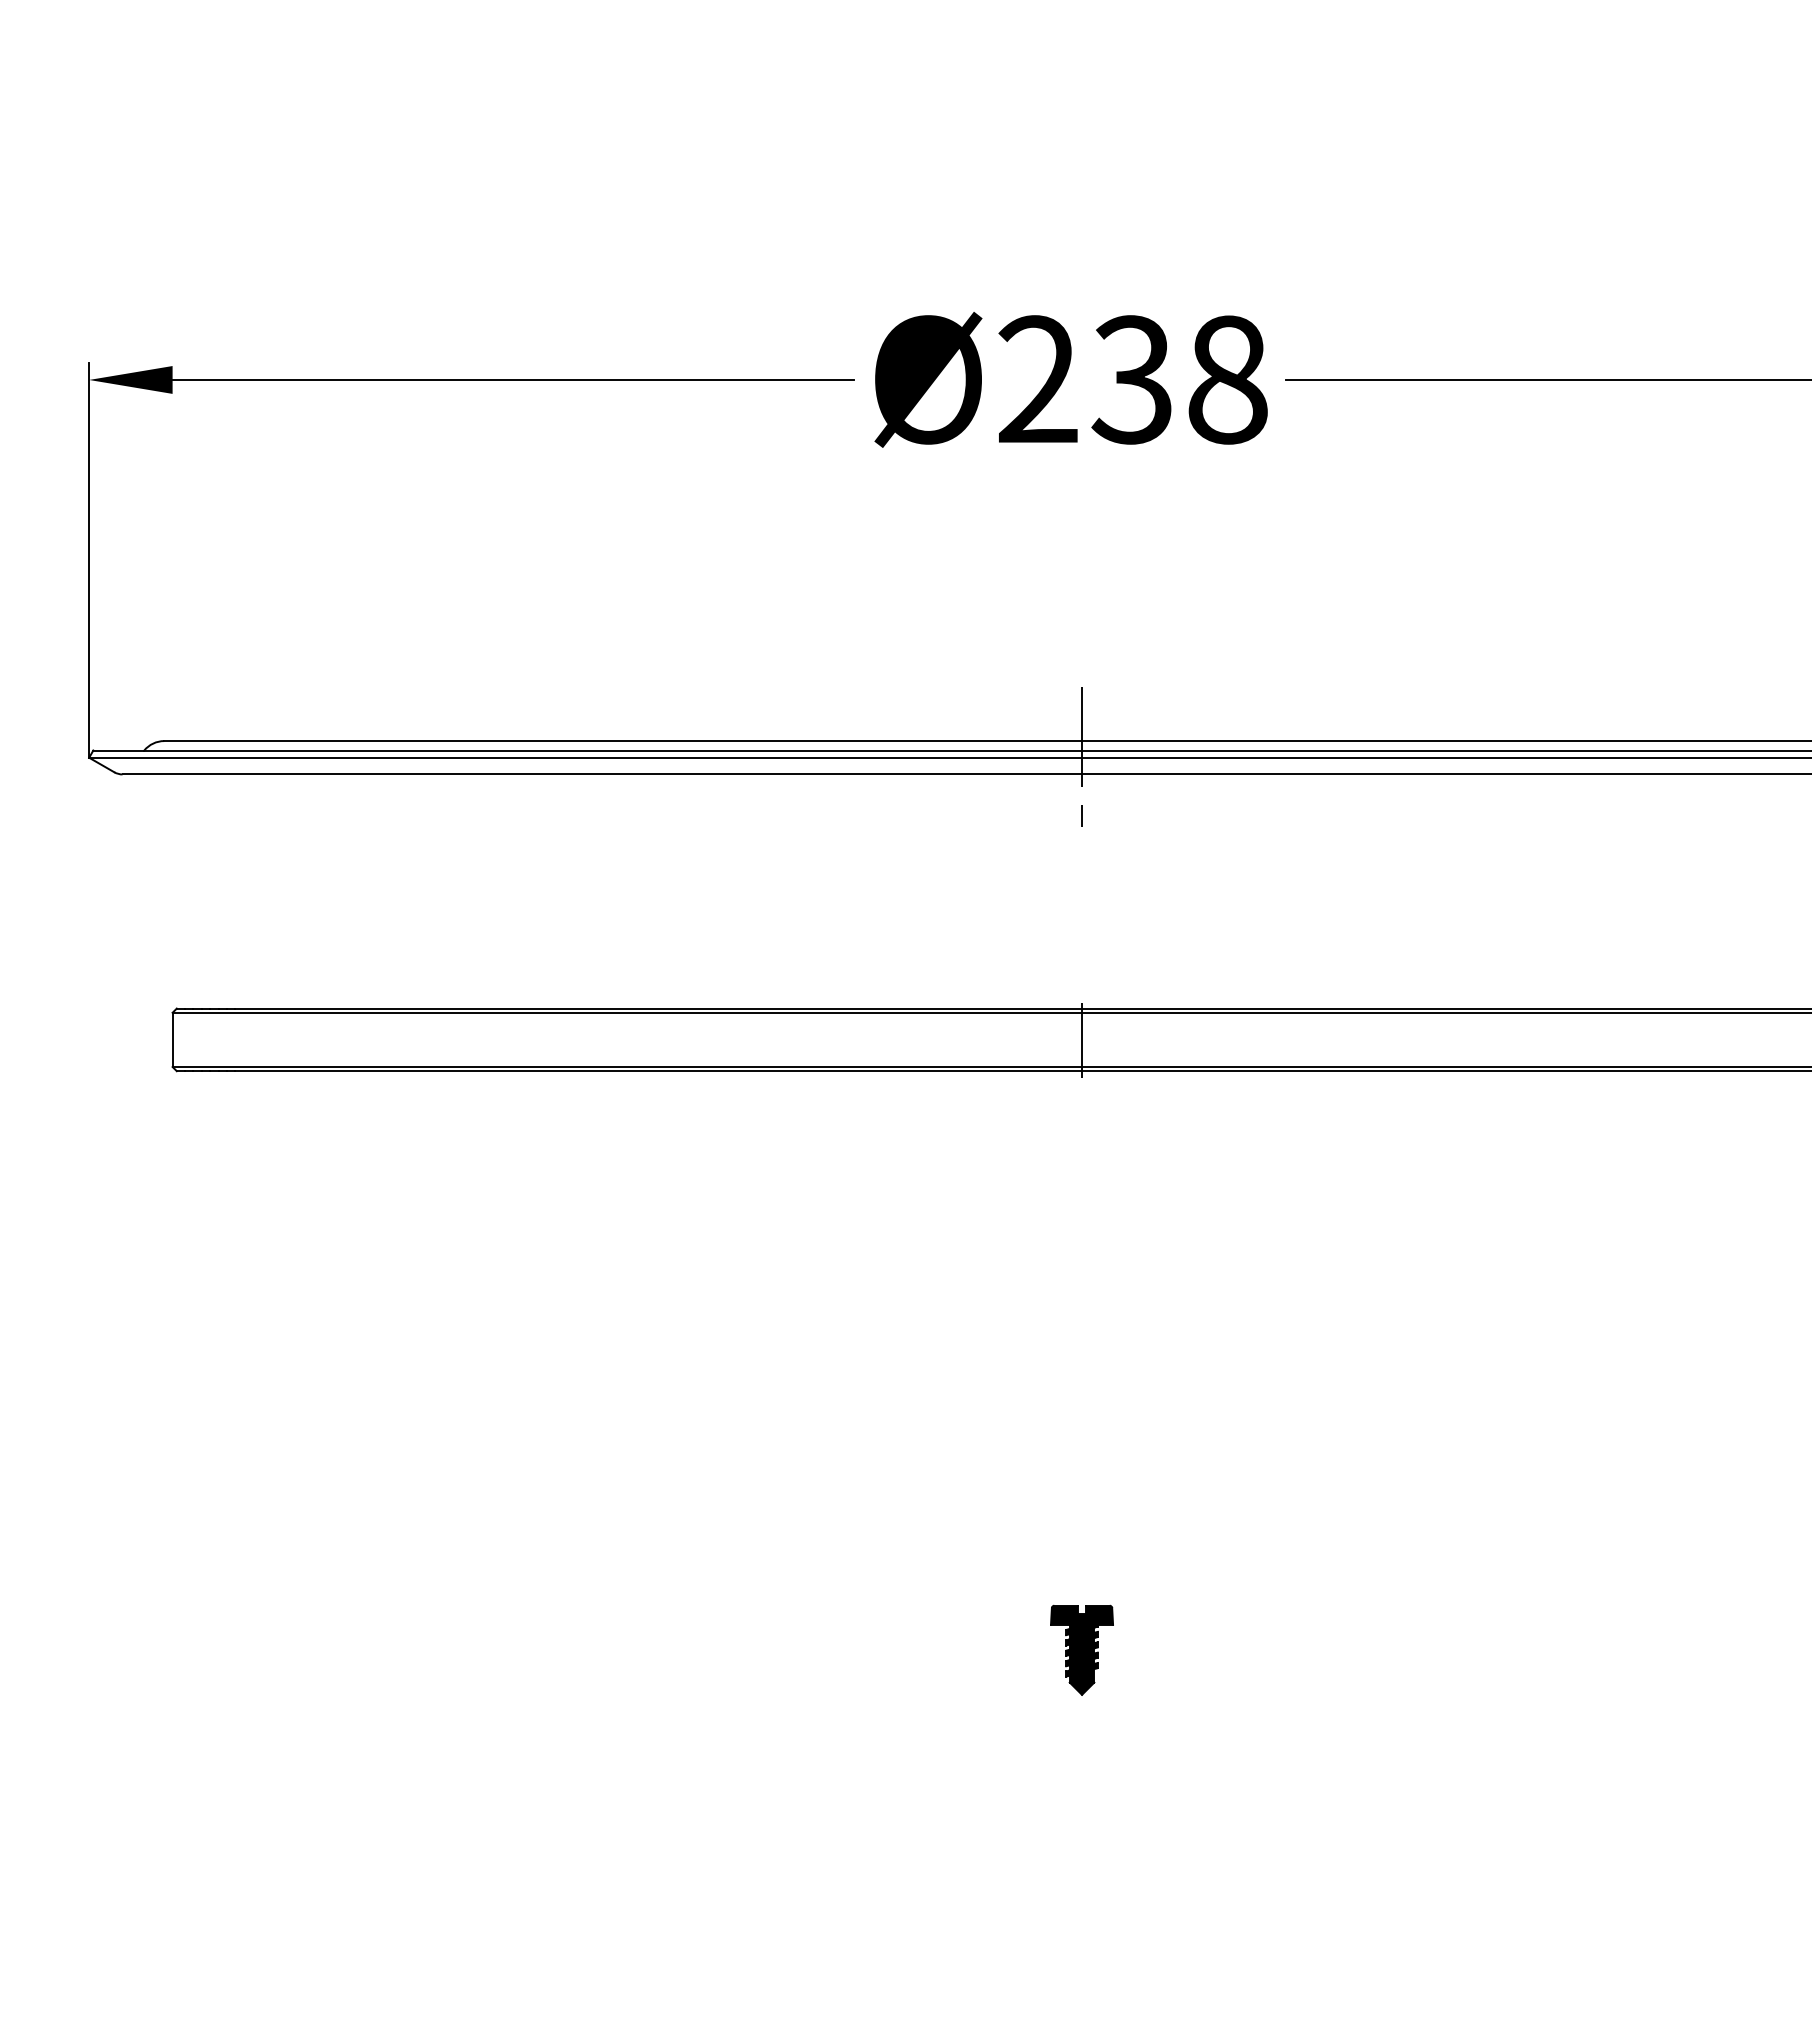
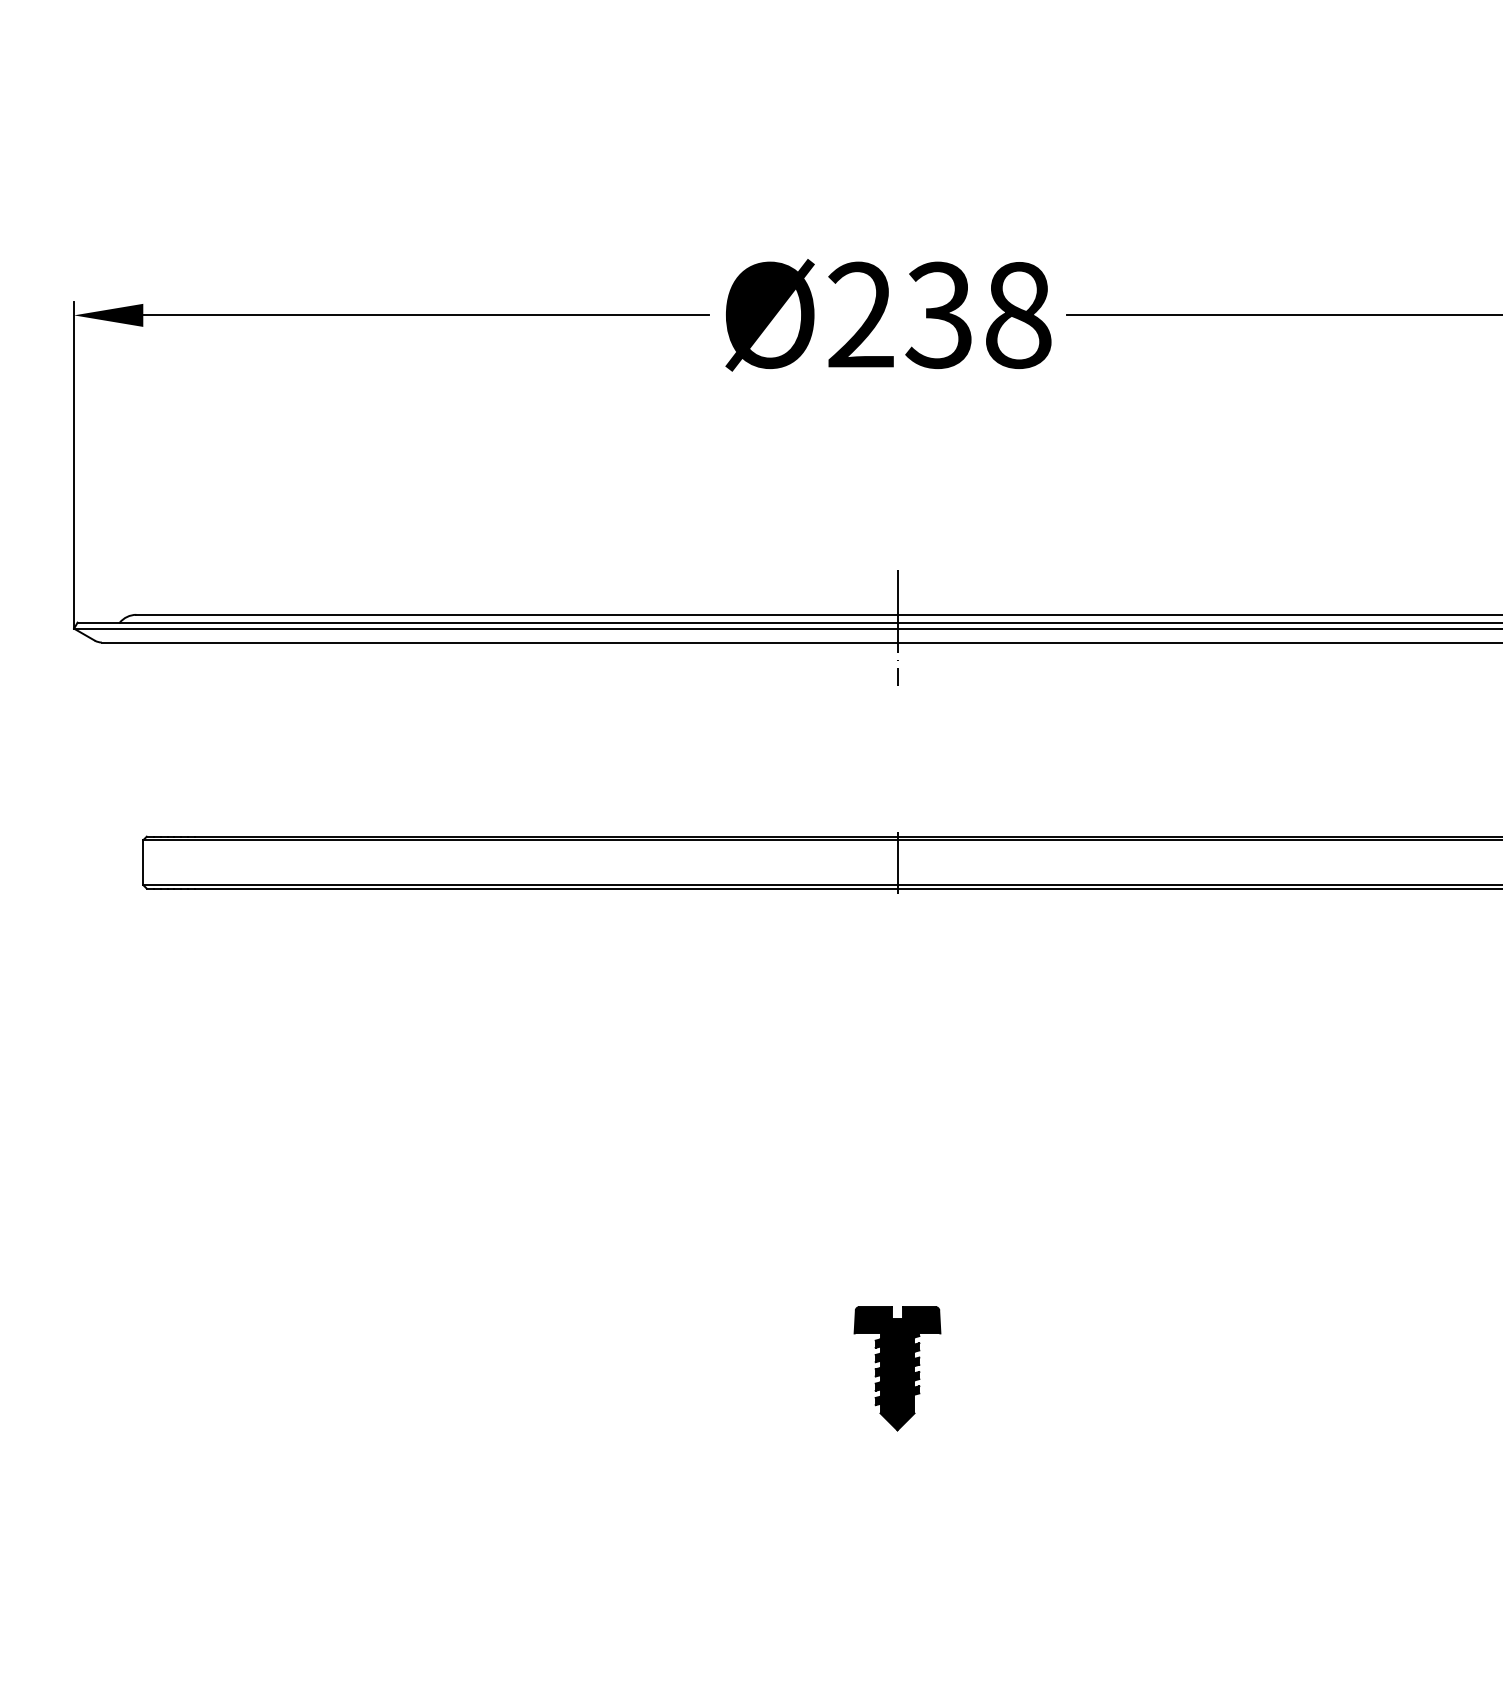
part: (1081, 1650) -> (897, 1369), size x1.67

